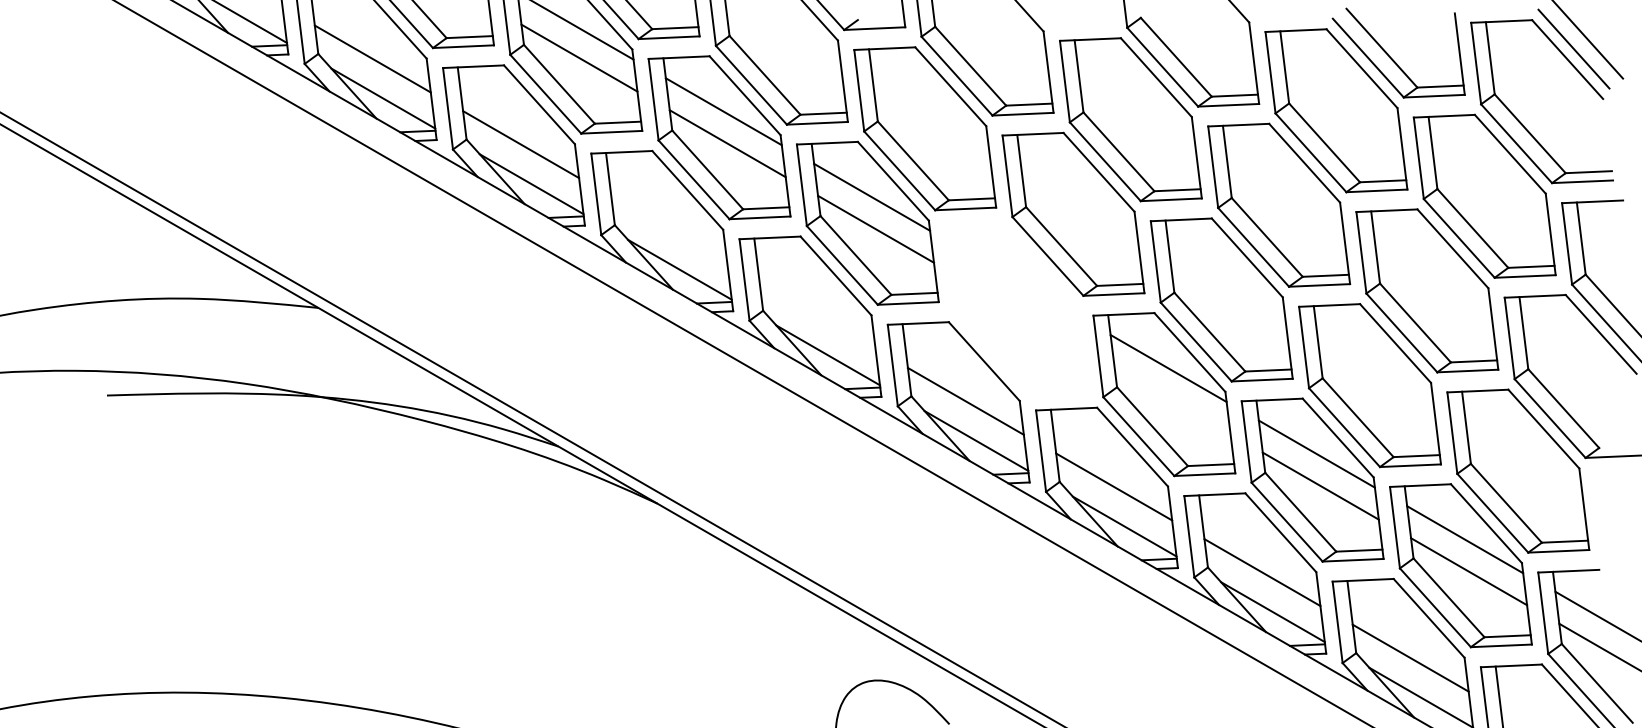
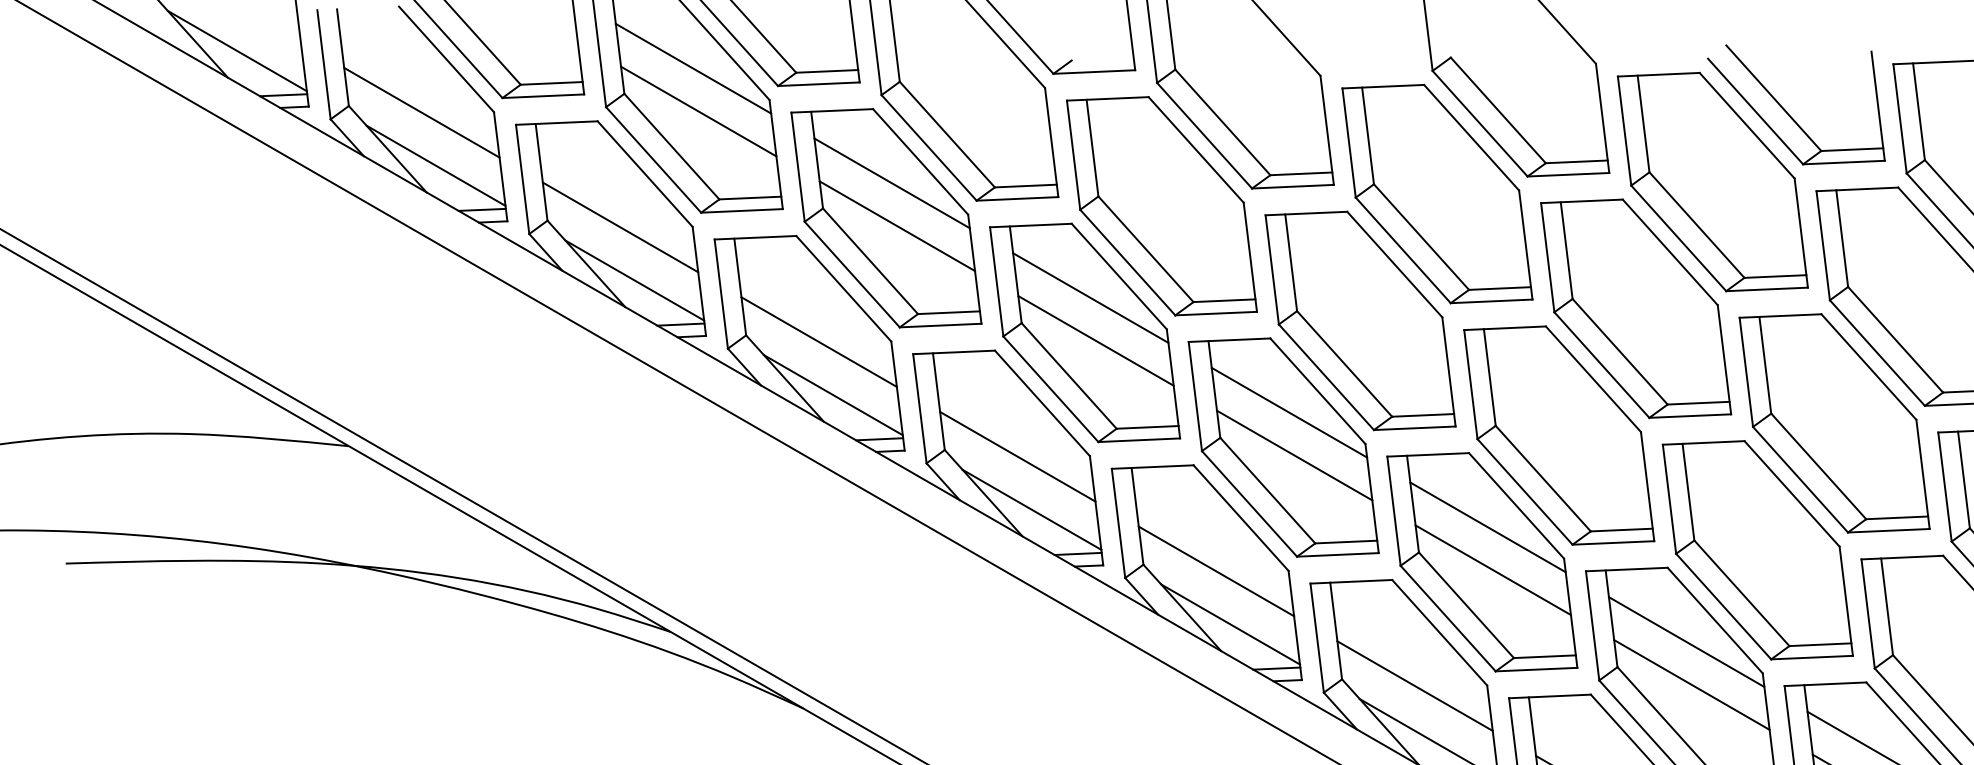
line: (669, 229) -> (819, 341), added
part: (1015, 308) -> (1282, 446), added
line: (817, 315) -> (1017, 456), added
line: (1172, 400) -> (1493, 570), added

